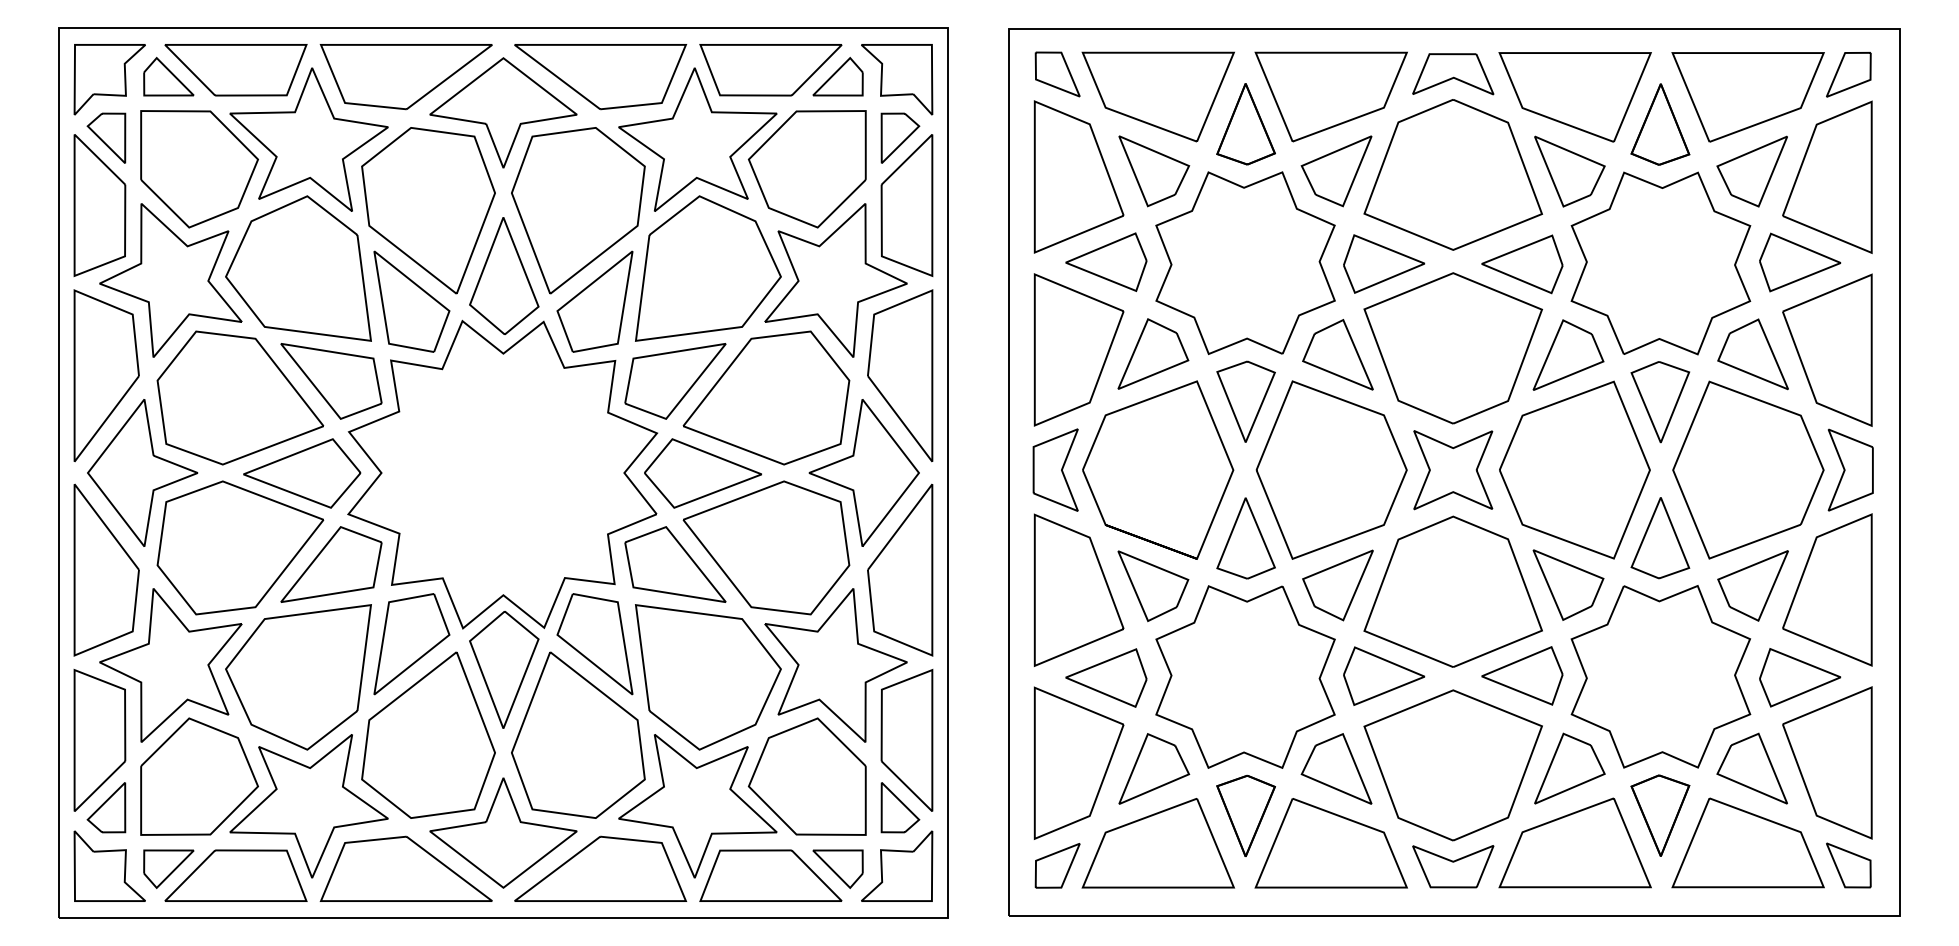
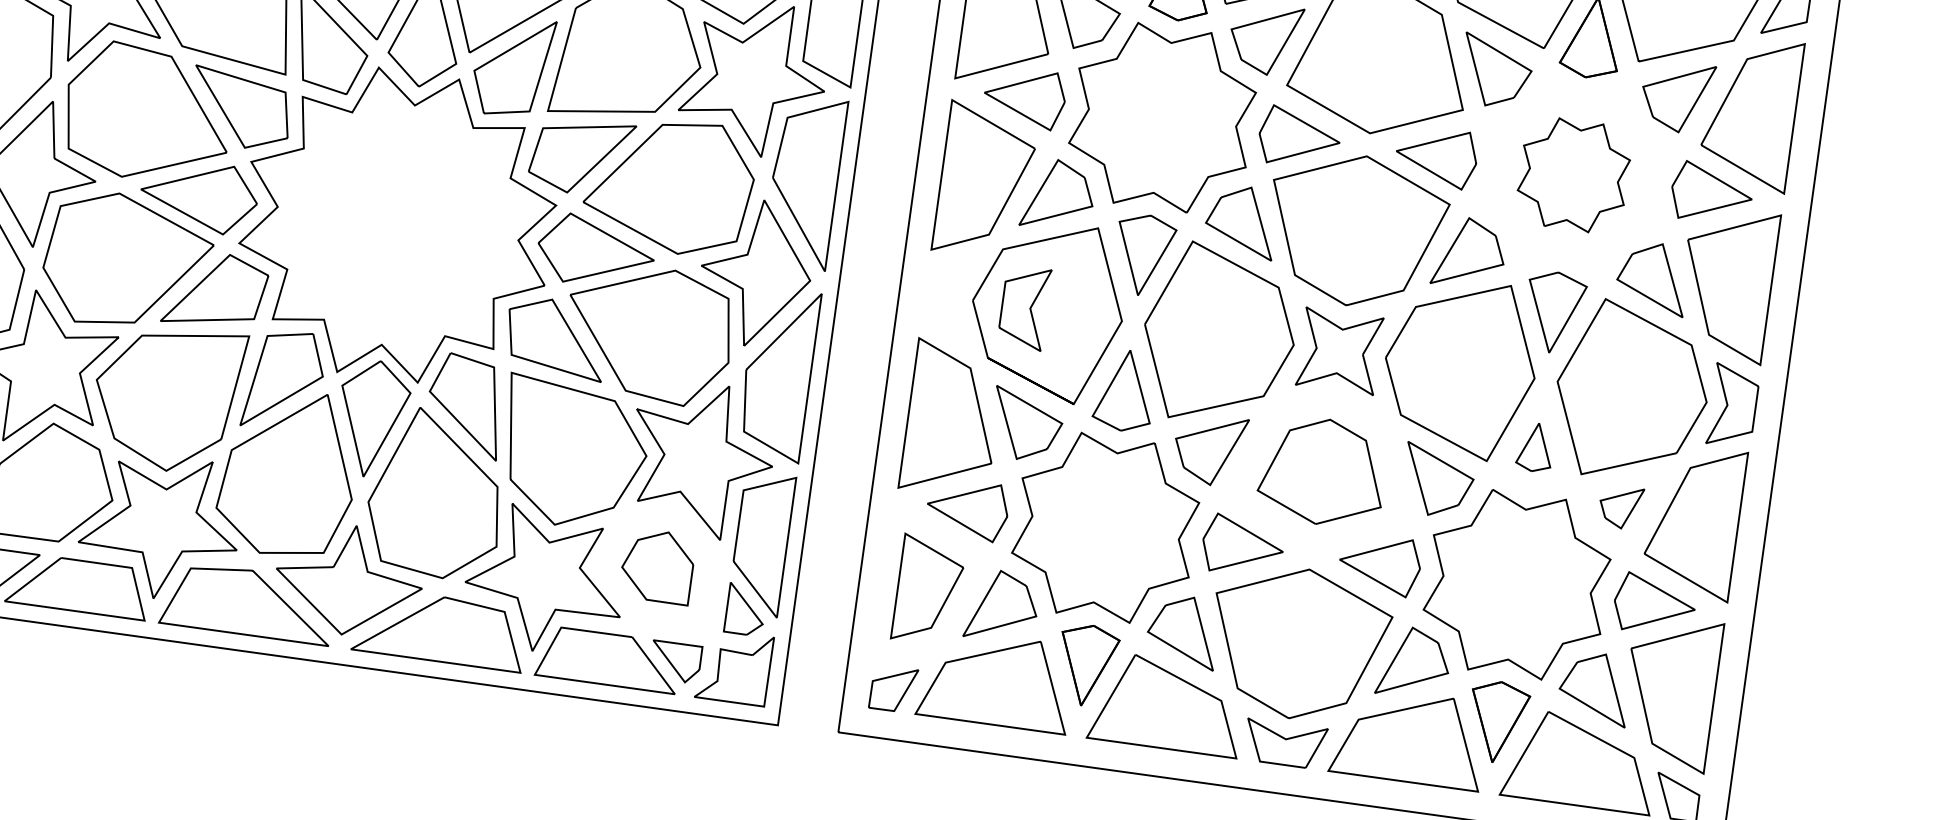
part: (1660, 263) -> (1573, 175), size x0.6
part: (1055, 469) -> (1024, 306), moved
part: (1660, 538) -> (1535, 447), size x0.6
part: (1752, 585) -> (1620, 506), size x0.6
part: (1452, 591) -> (1322, 471), size x0.7
part: (1078, 762) -> (928, 589), size x0.7
part: (806, 776) -> (657, 565), size x0.6

